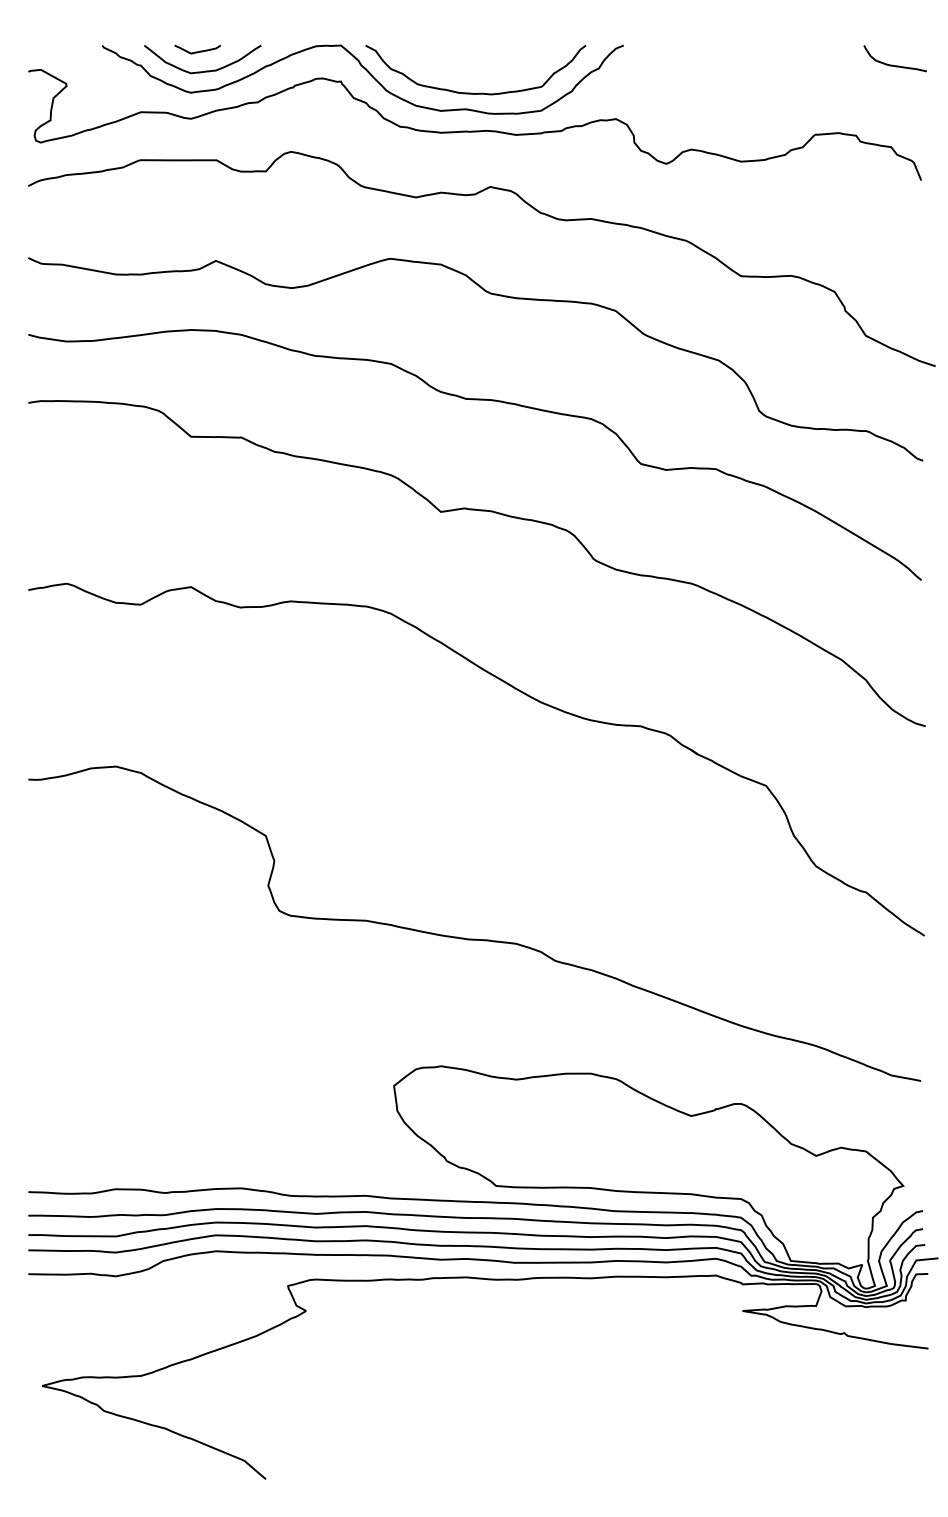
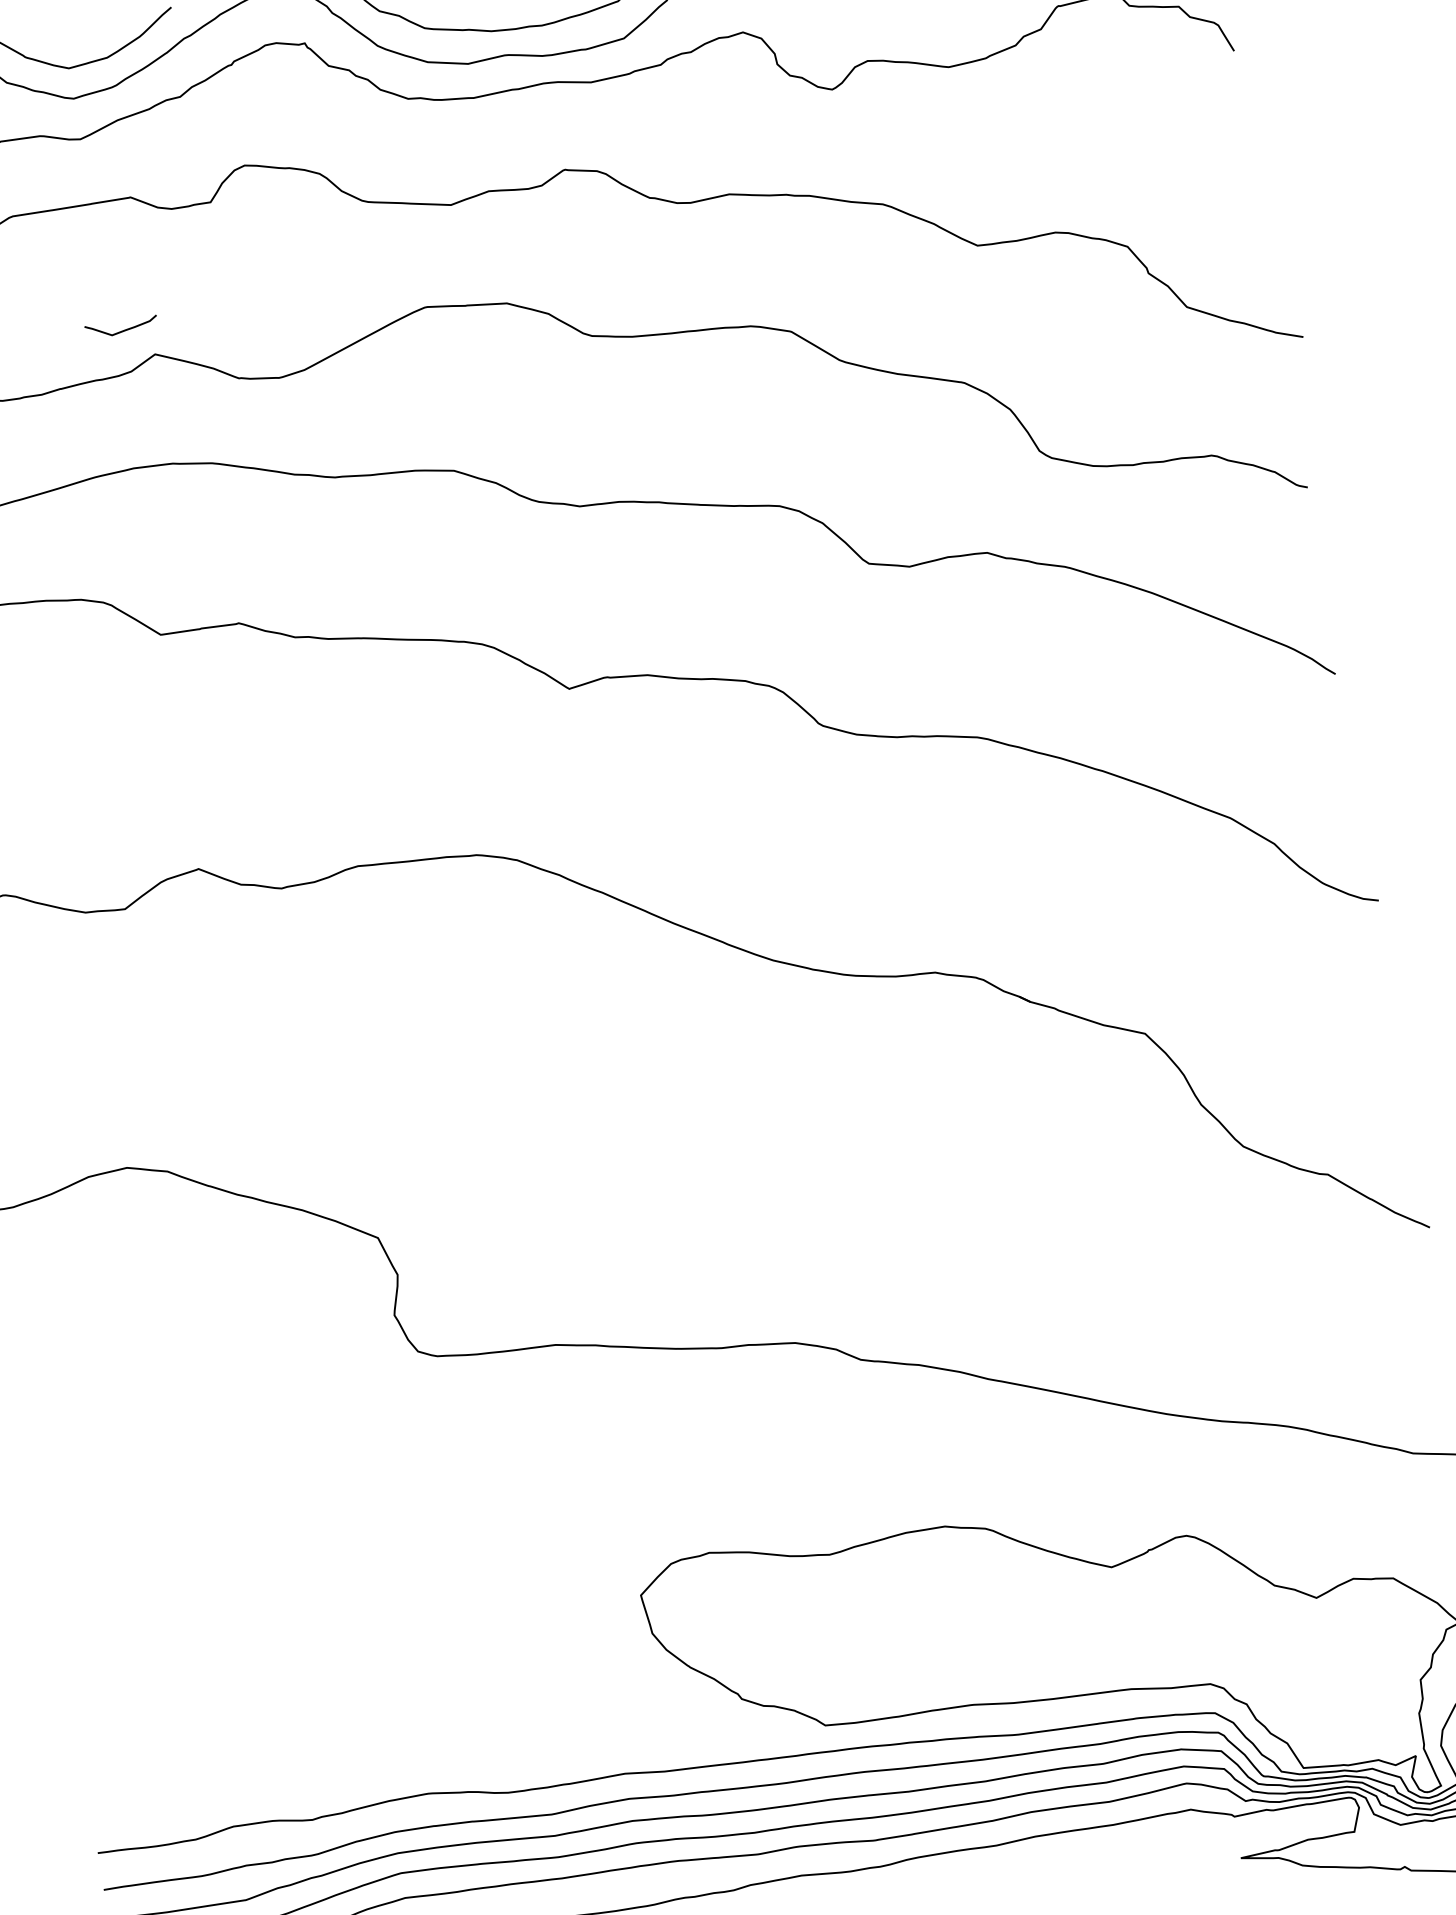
curve: (197, 51) -> (121, 330), moved

